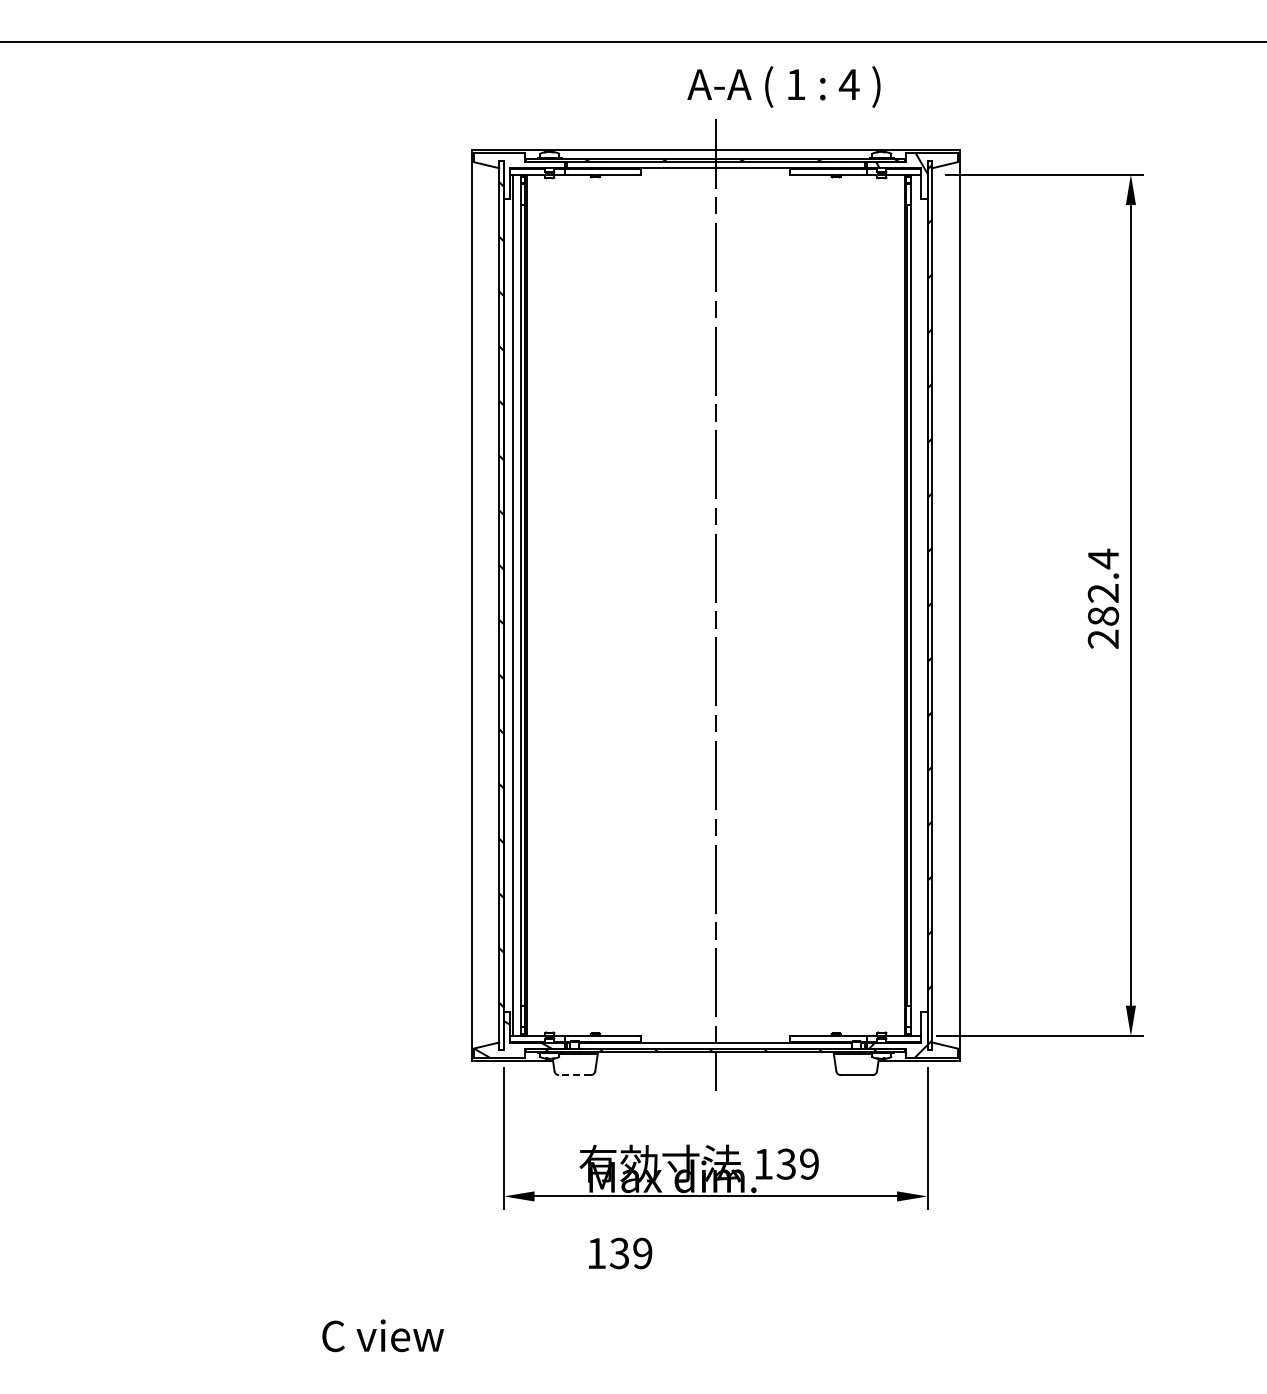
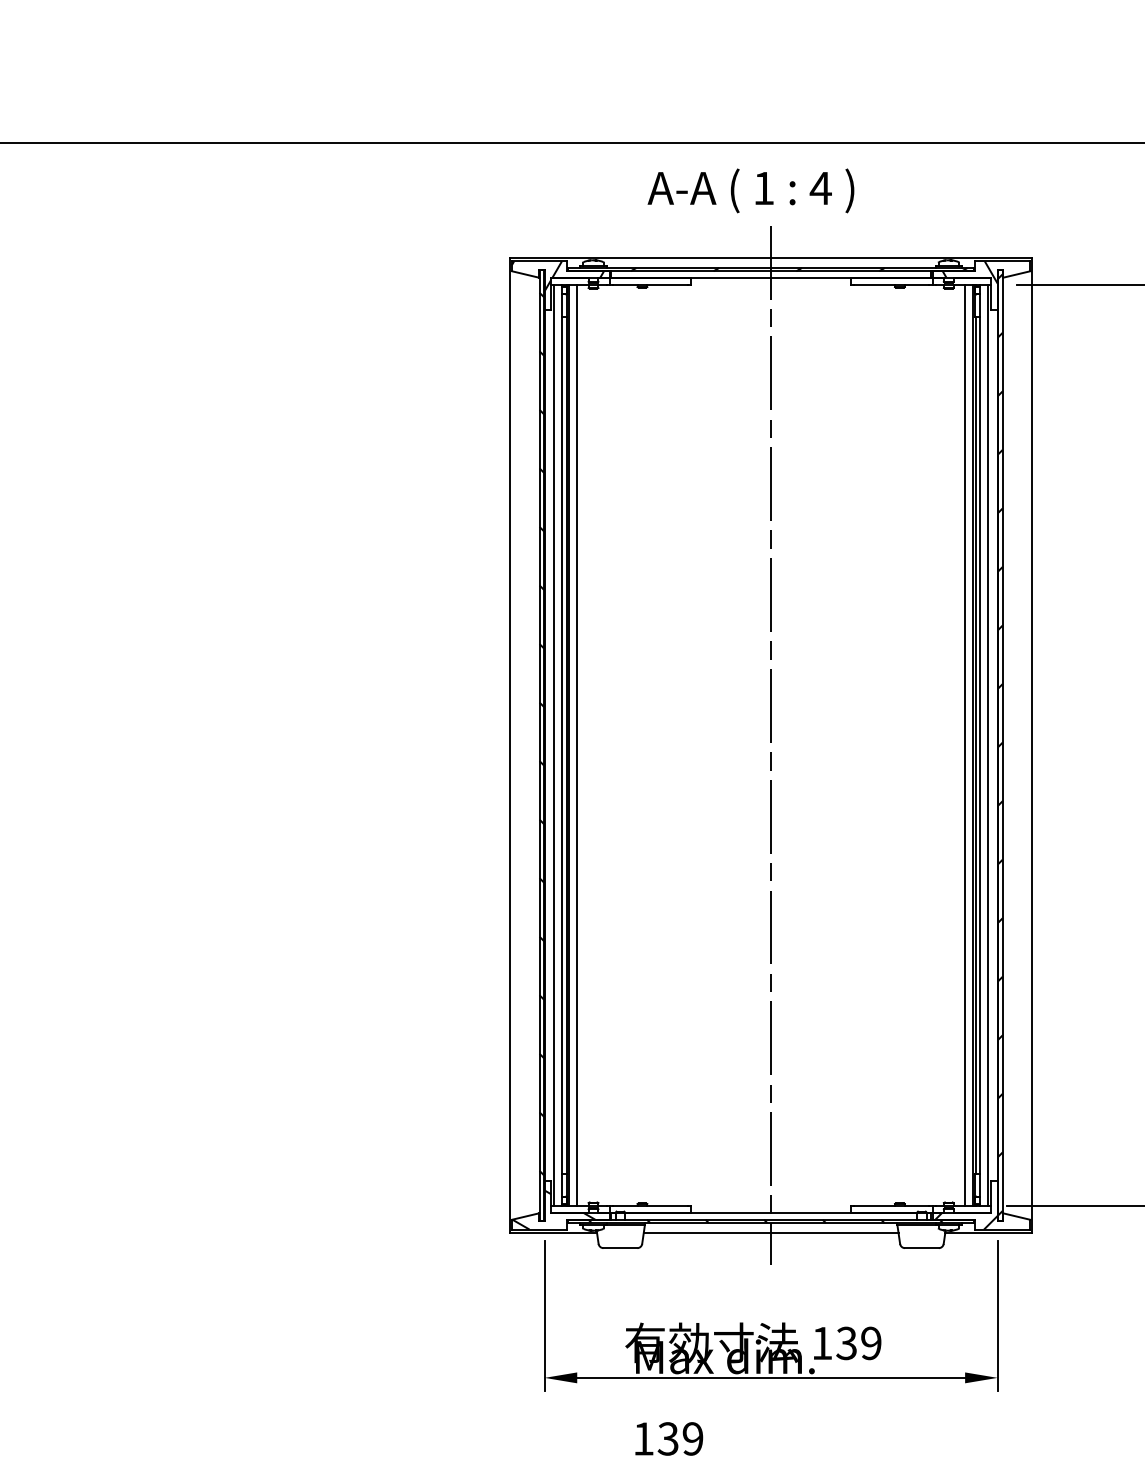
text: (783, 86) -> (750, 190), moved
hatch: (516, 166) -> (557, 275), added
line: (534, 605) -> (577, 745), added
line: (897, 605) -> (965, 745), added
line: (918, 605) -> (988, 745), added
line: (715, 1060) -> (770, 1232), added
line: (574, 1075) -> (619, 1248), dashed -> solid

